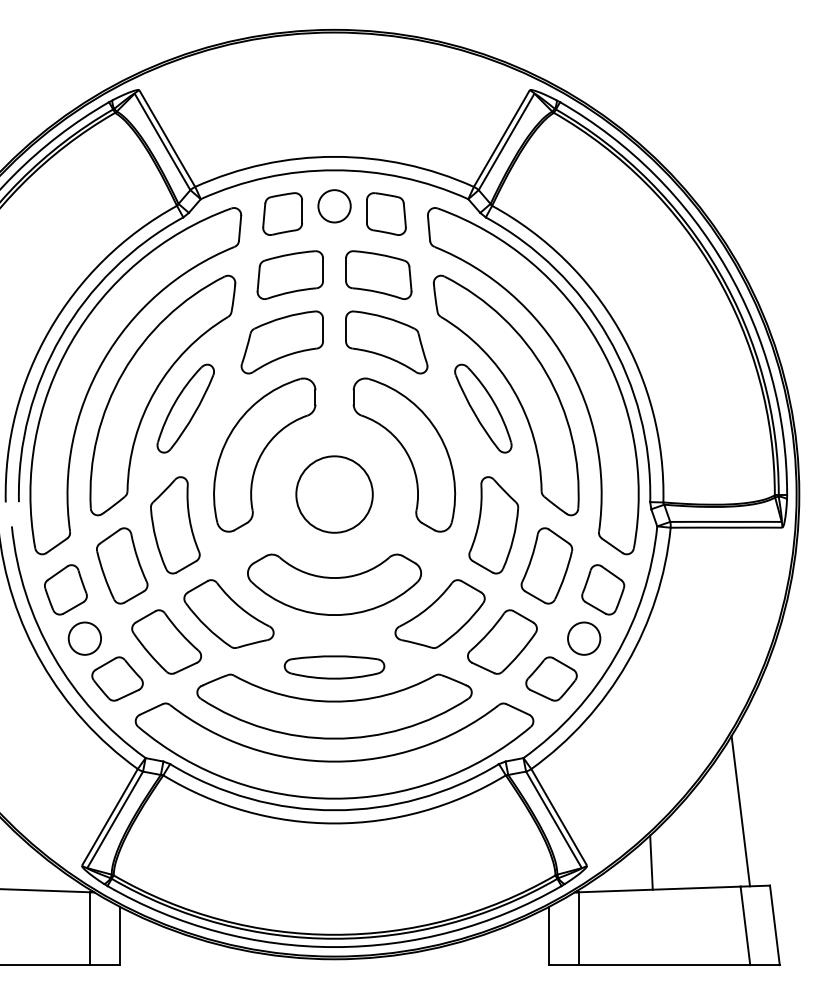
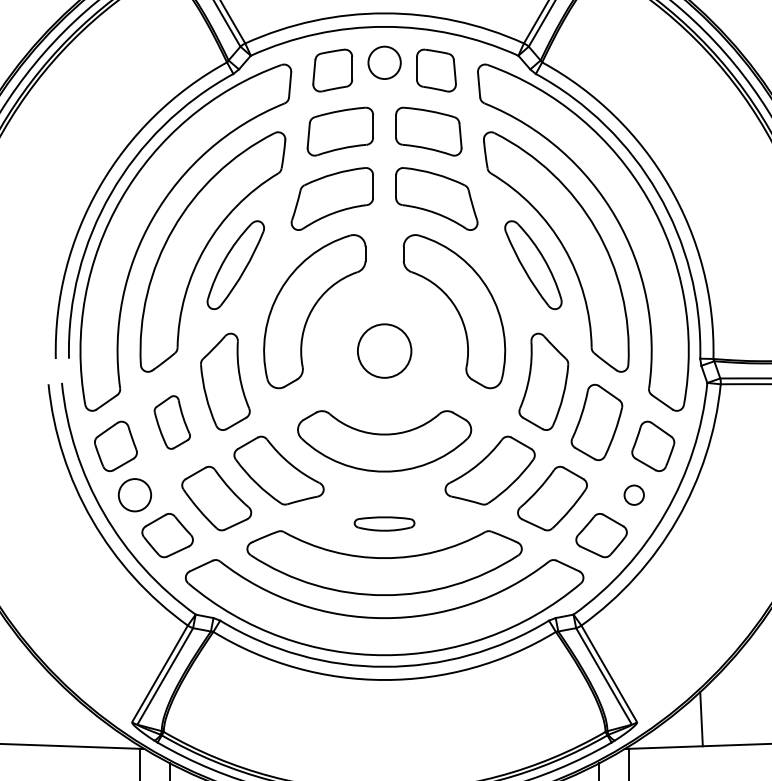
circle: (334, 494) -> (384, 351), size x0.7
part: (122, 565) -> (172, 422), size x0.7
circle: (584, 638) -> (634, 495), size x0.6
part: (334, 667) -> (384, 524), size x0.6

